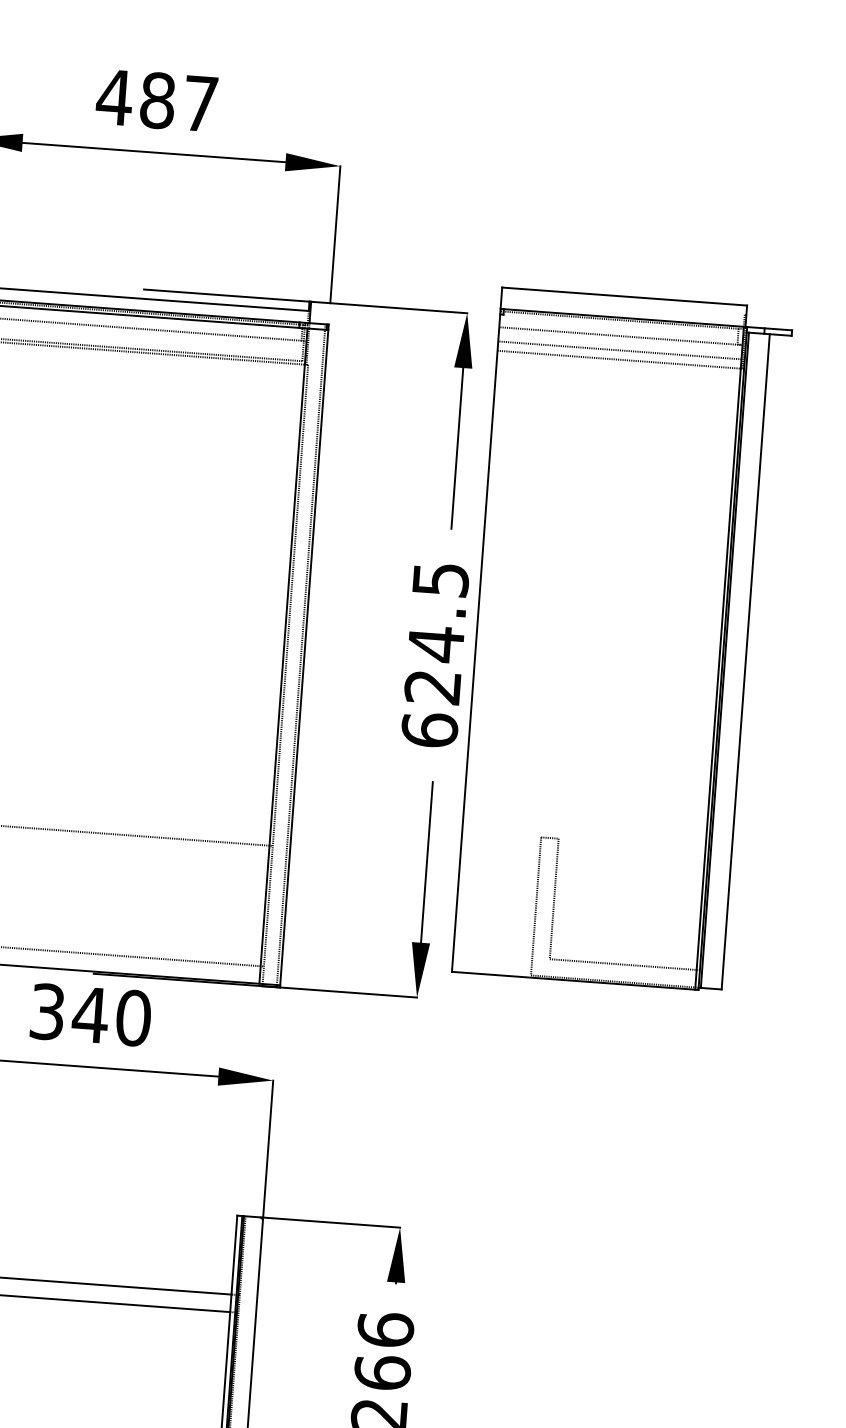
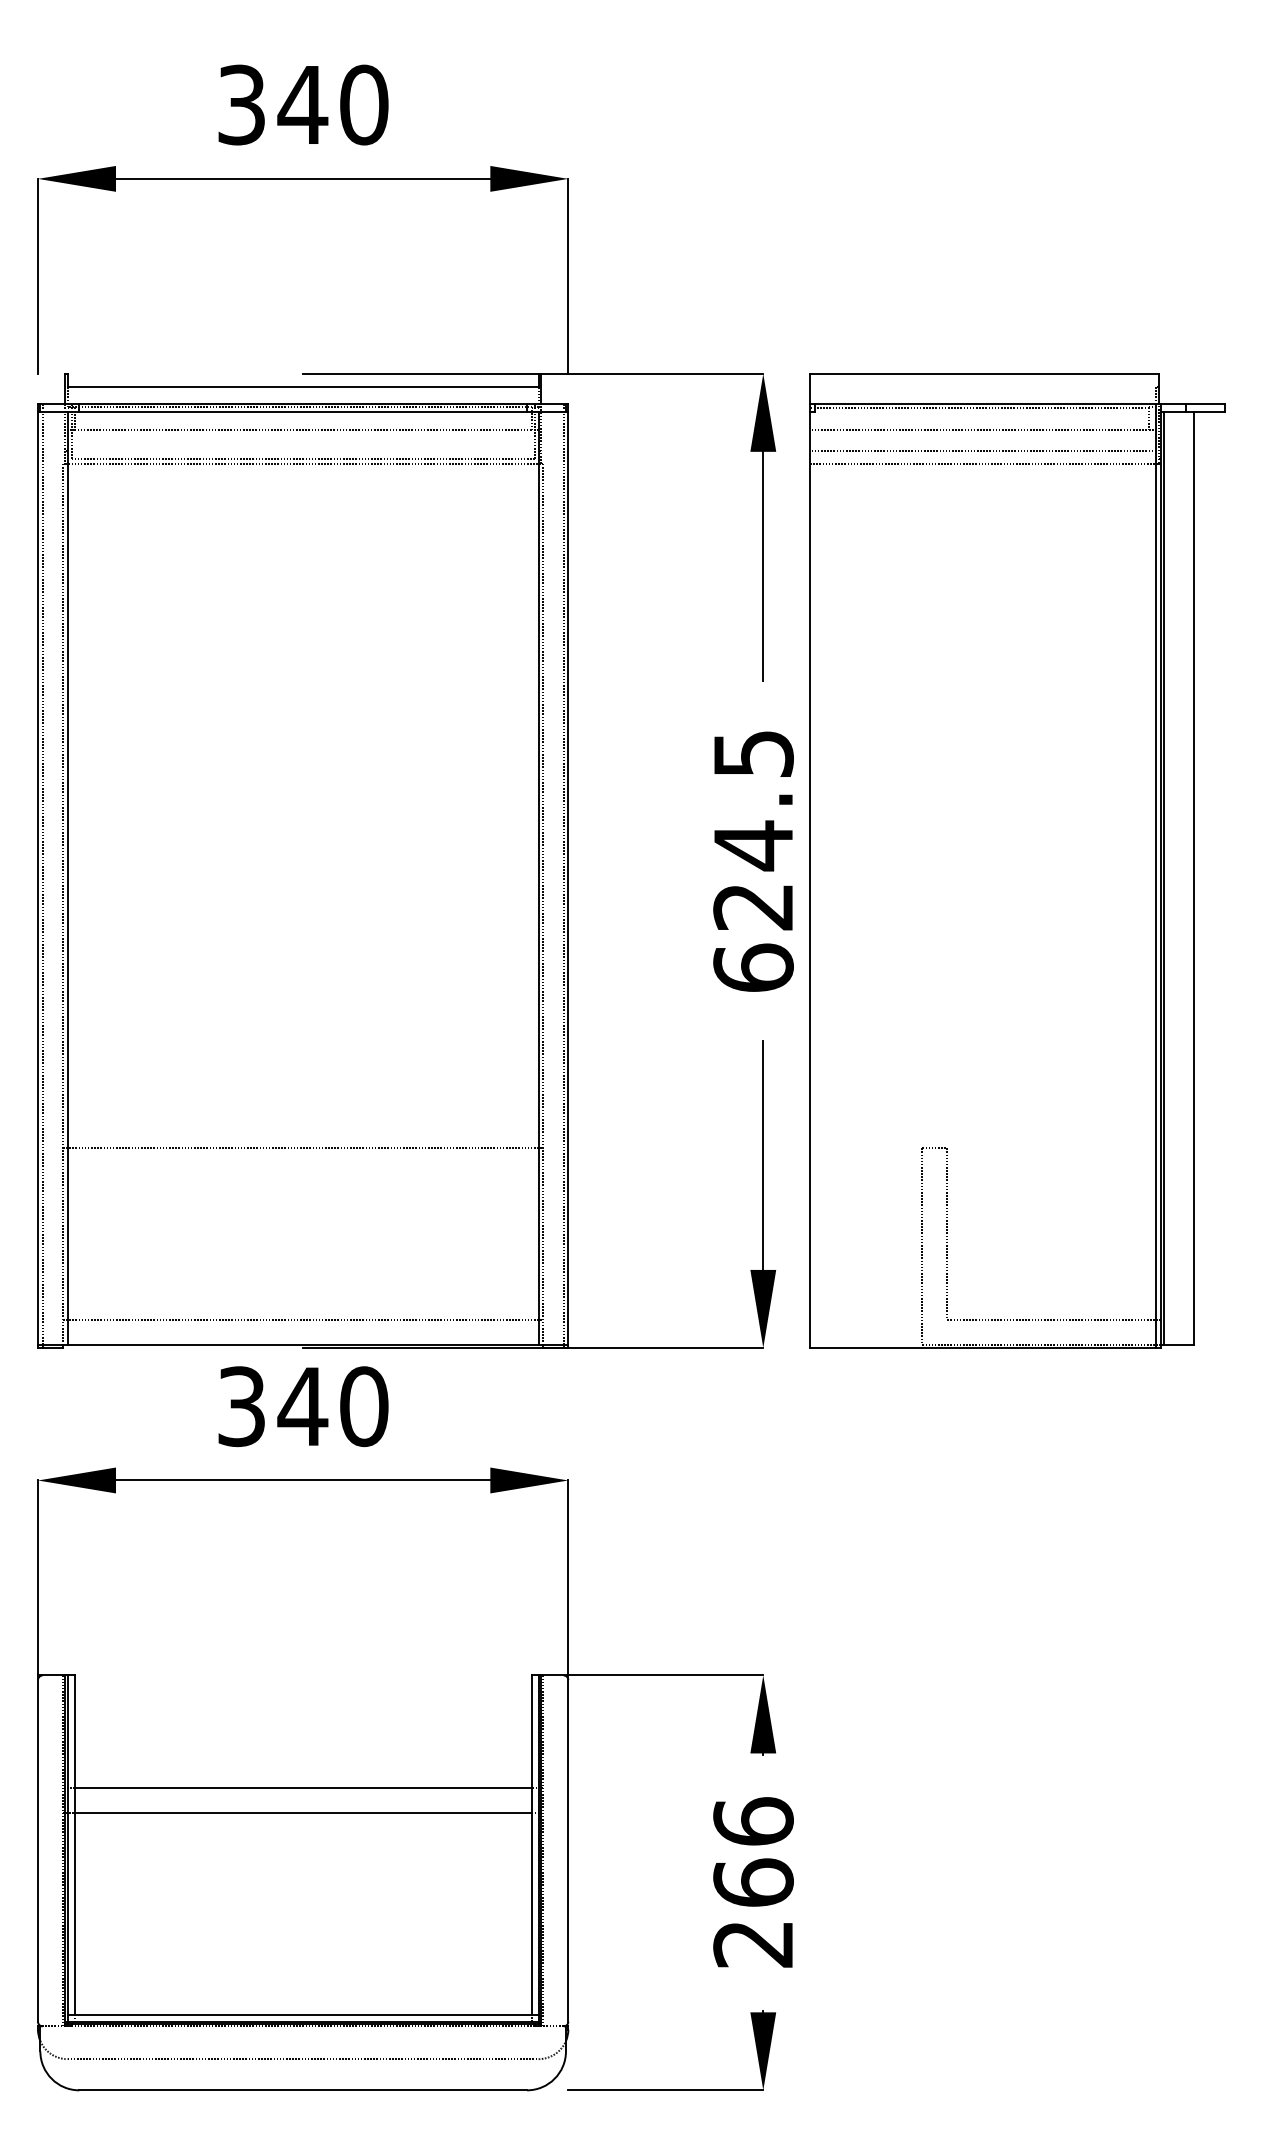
text: (157, 100) -> (302, 104), 487 -> 340
part: (622, 640) -> (1017, 860), moved

